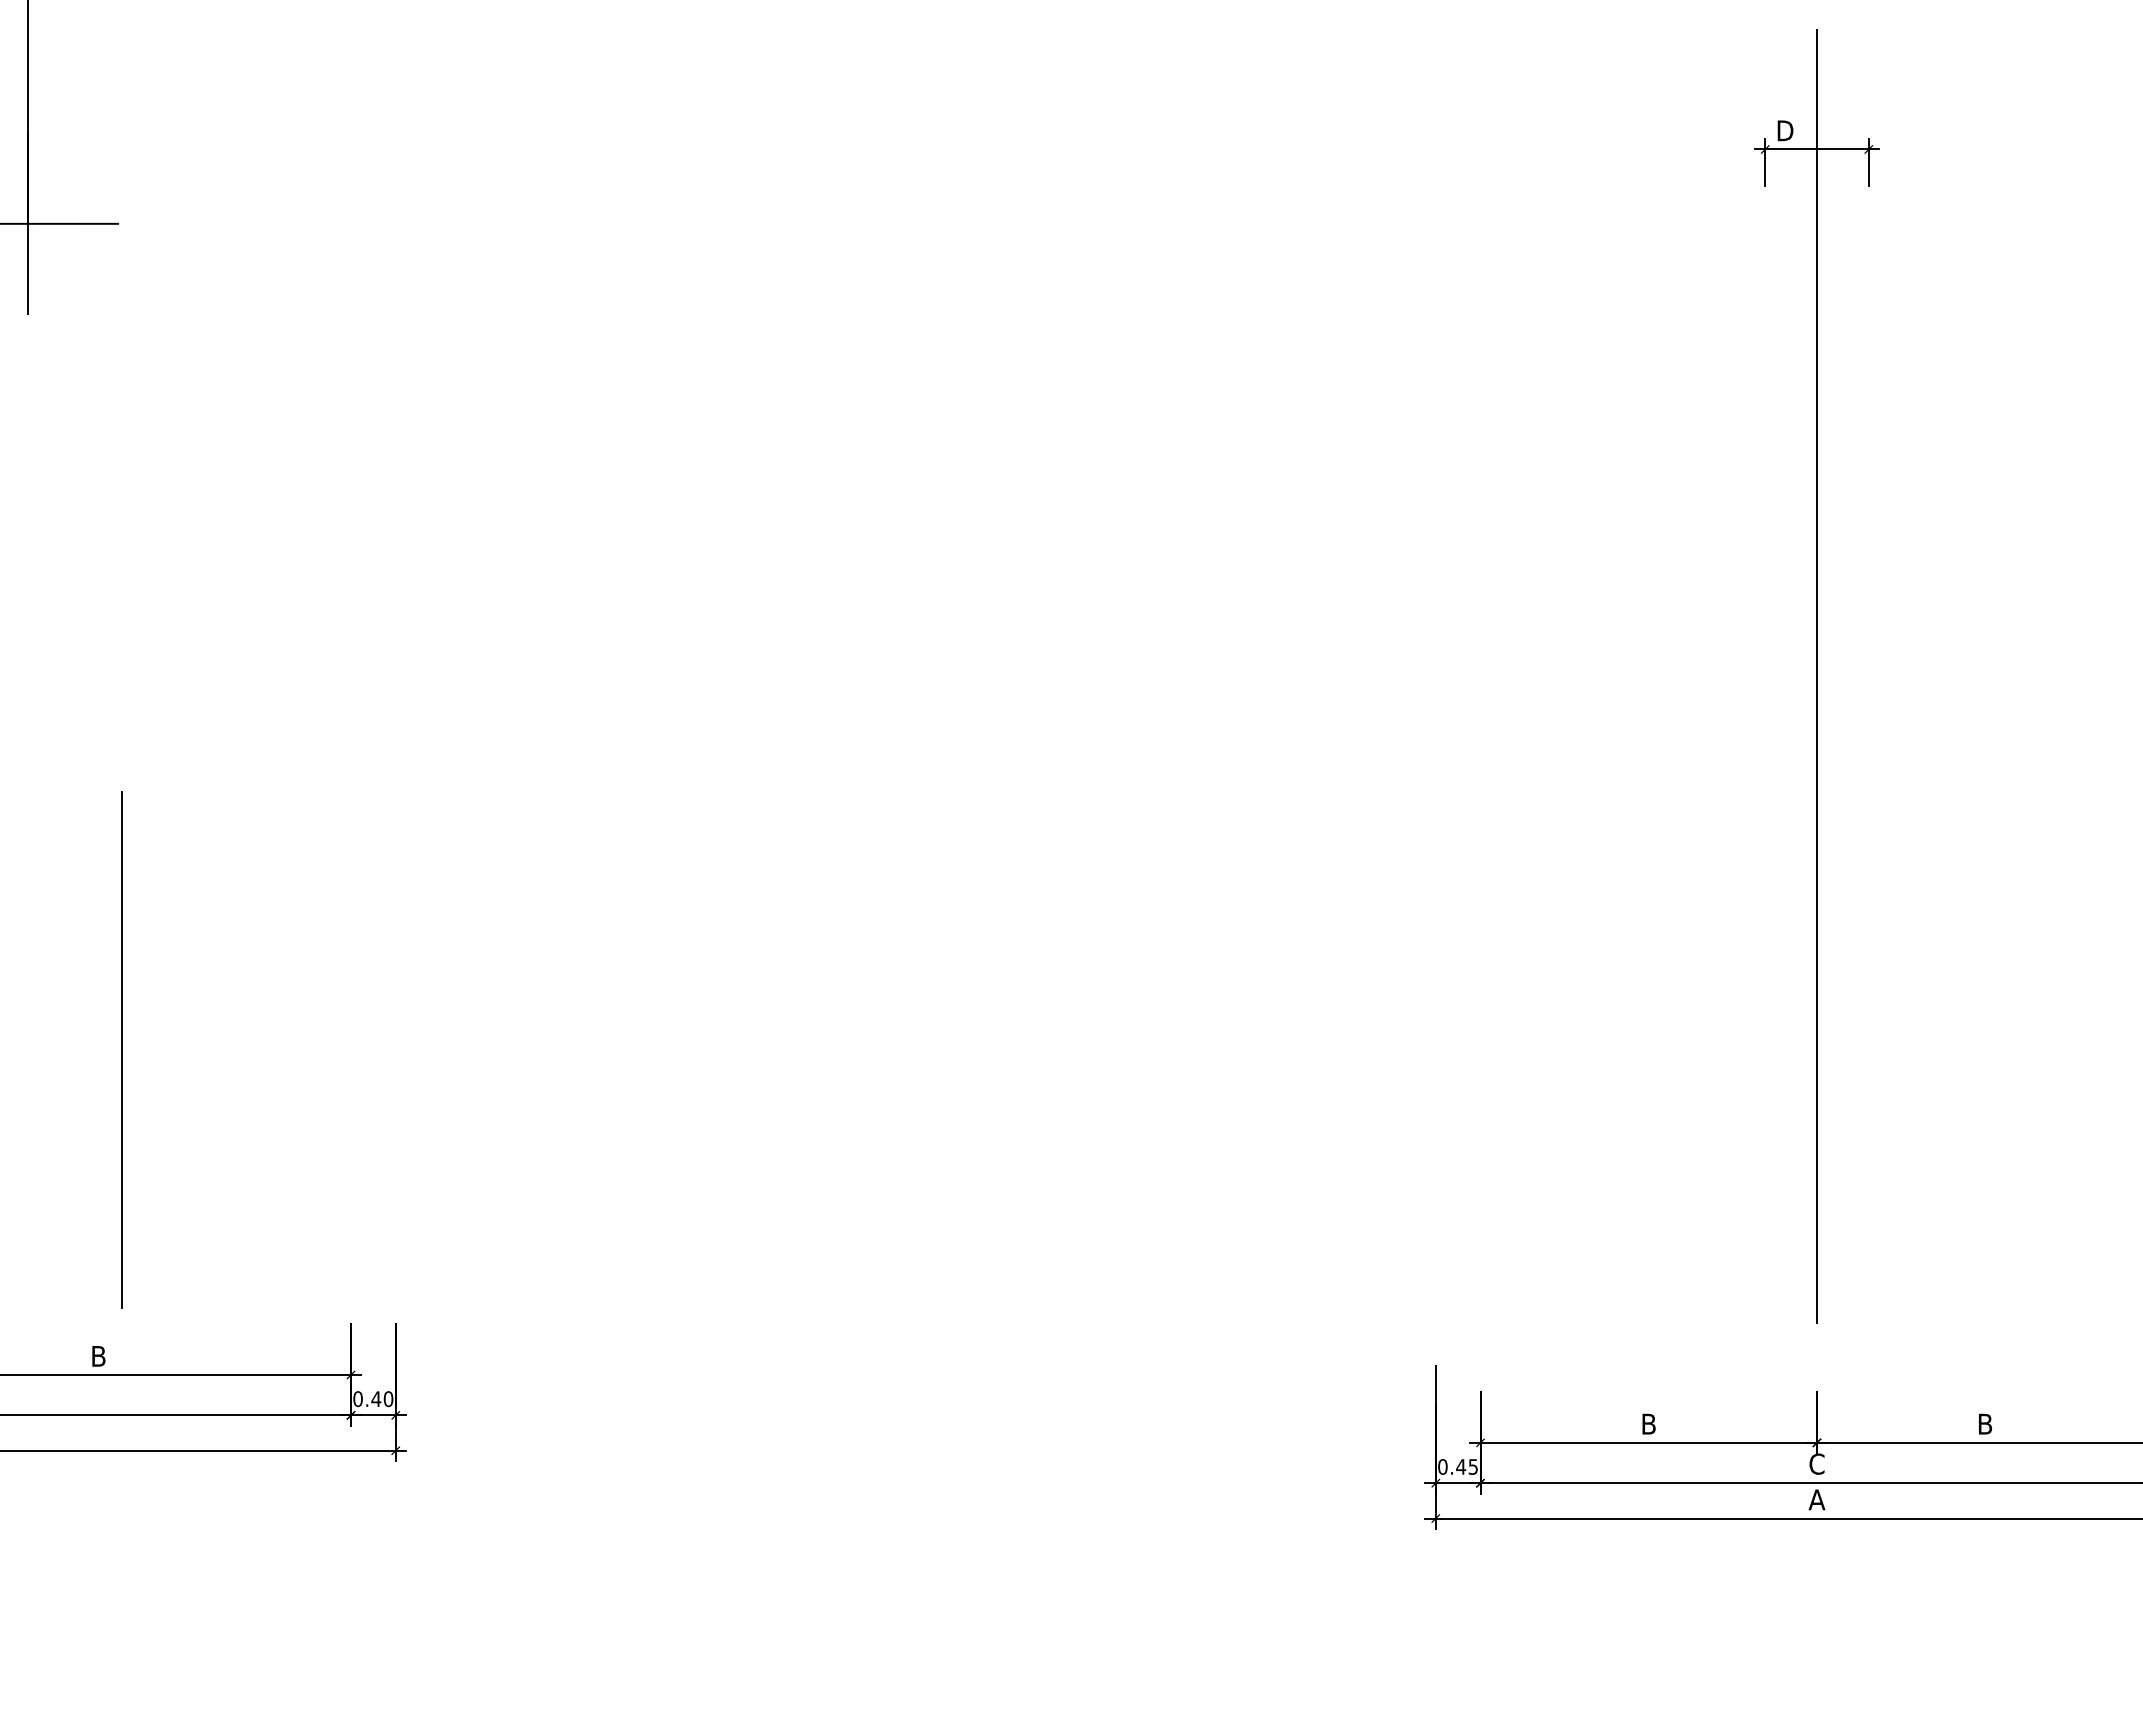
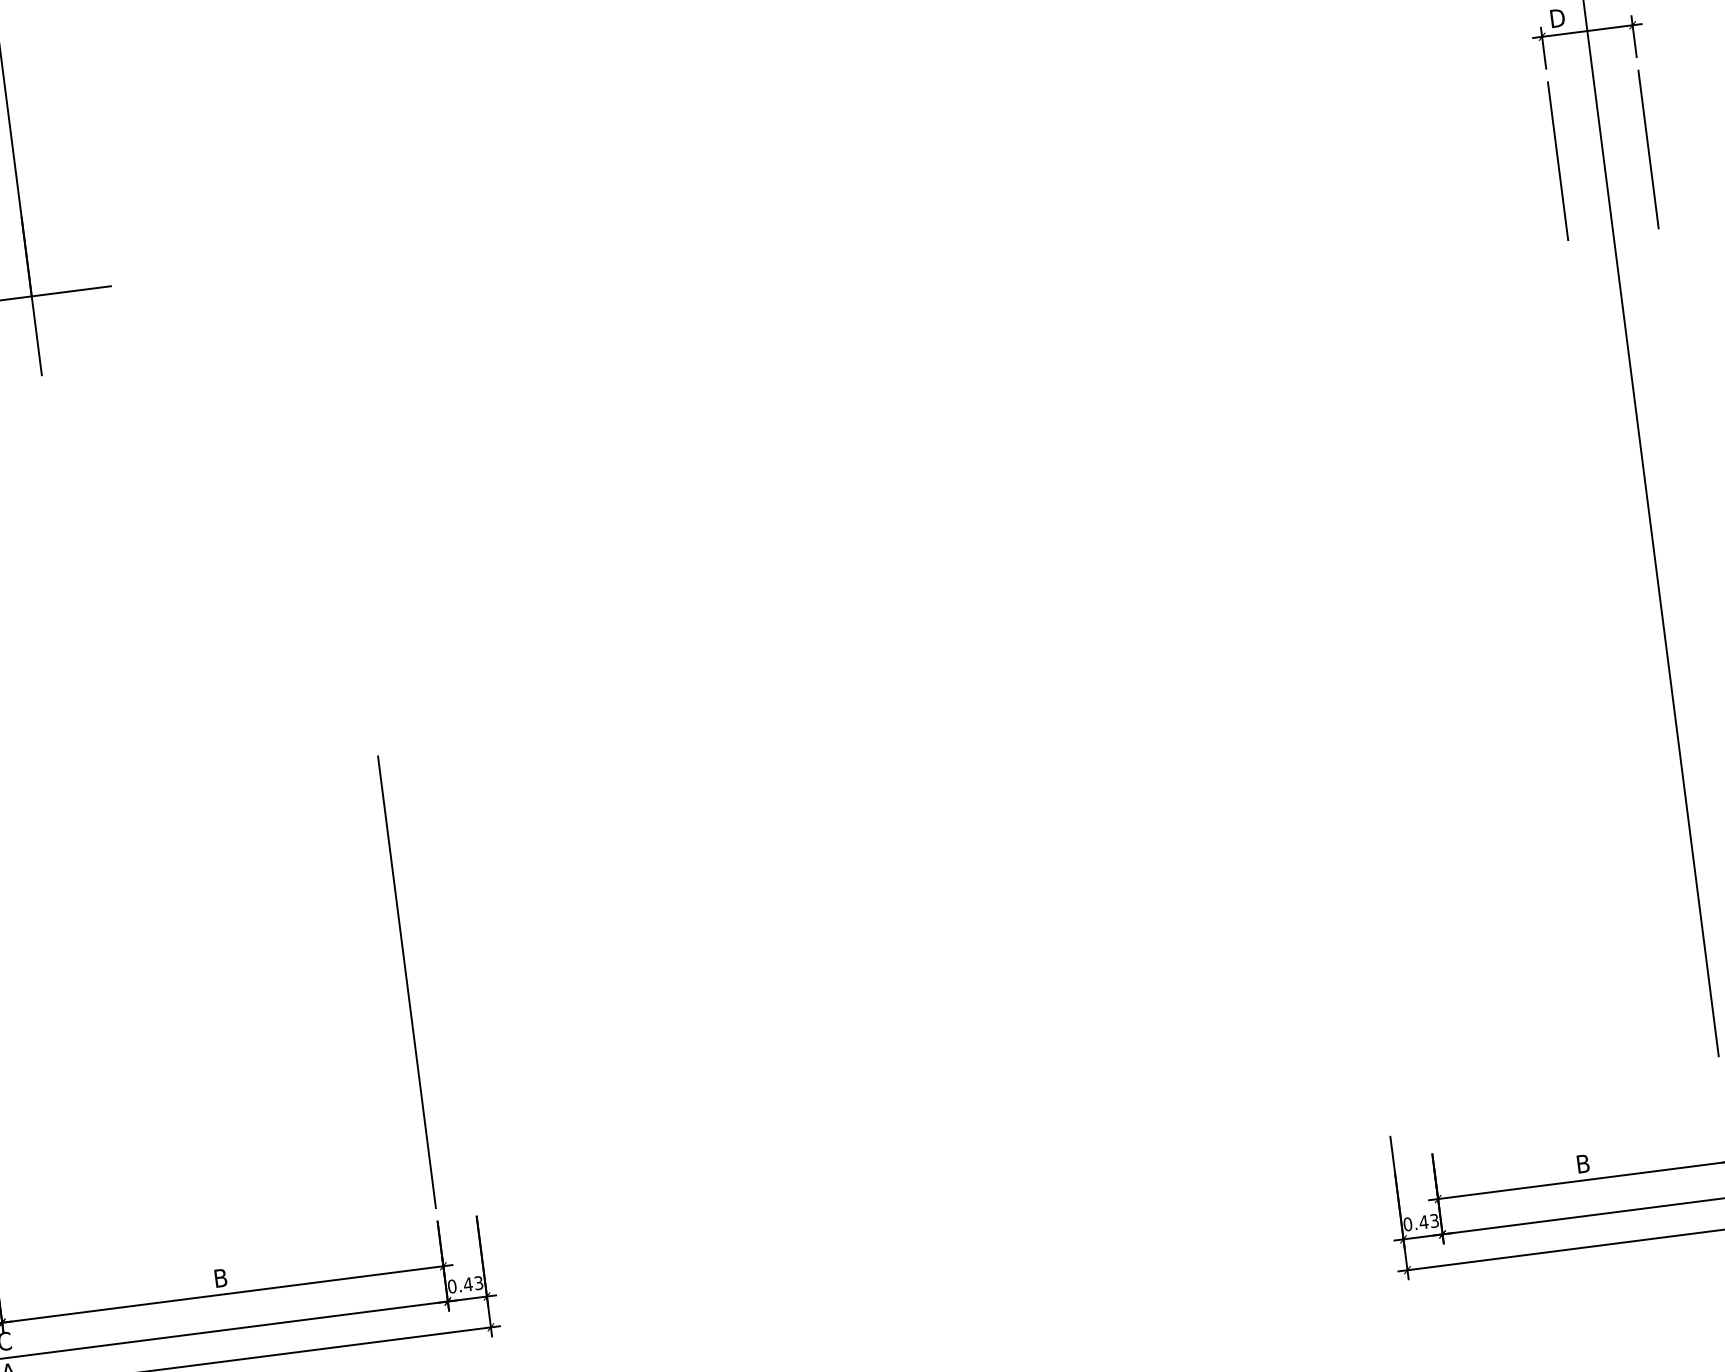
line: (1765, 291) -> (1558, 160), added
line: (1868, 291) -> (1648, 149), added
line: (121, 1049) -> (406, 981), moved
text: (388, 1399) -> (478, 1283), 0.40 -> 0.43
text: (1473, 1466) -> (1434, 1220), 0.45 -> 0.43

